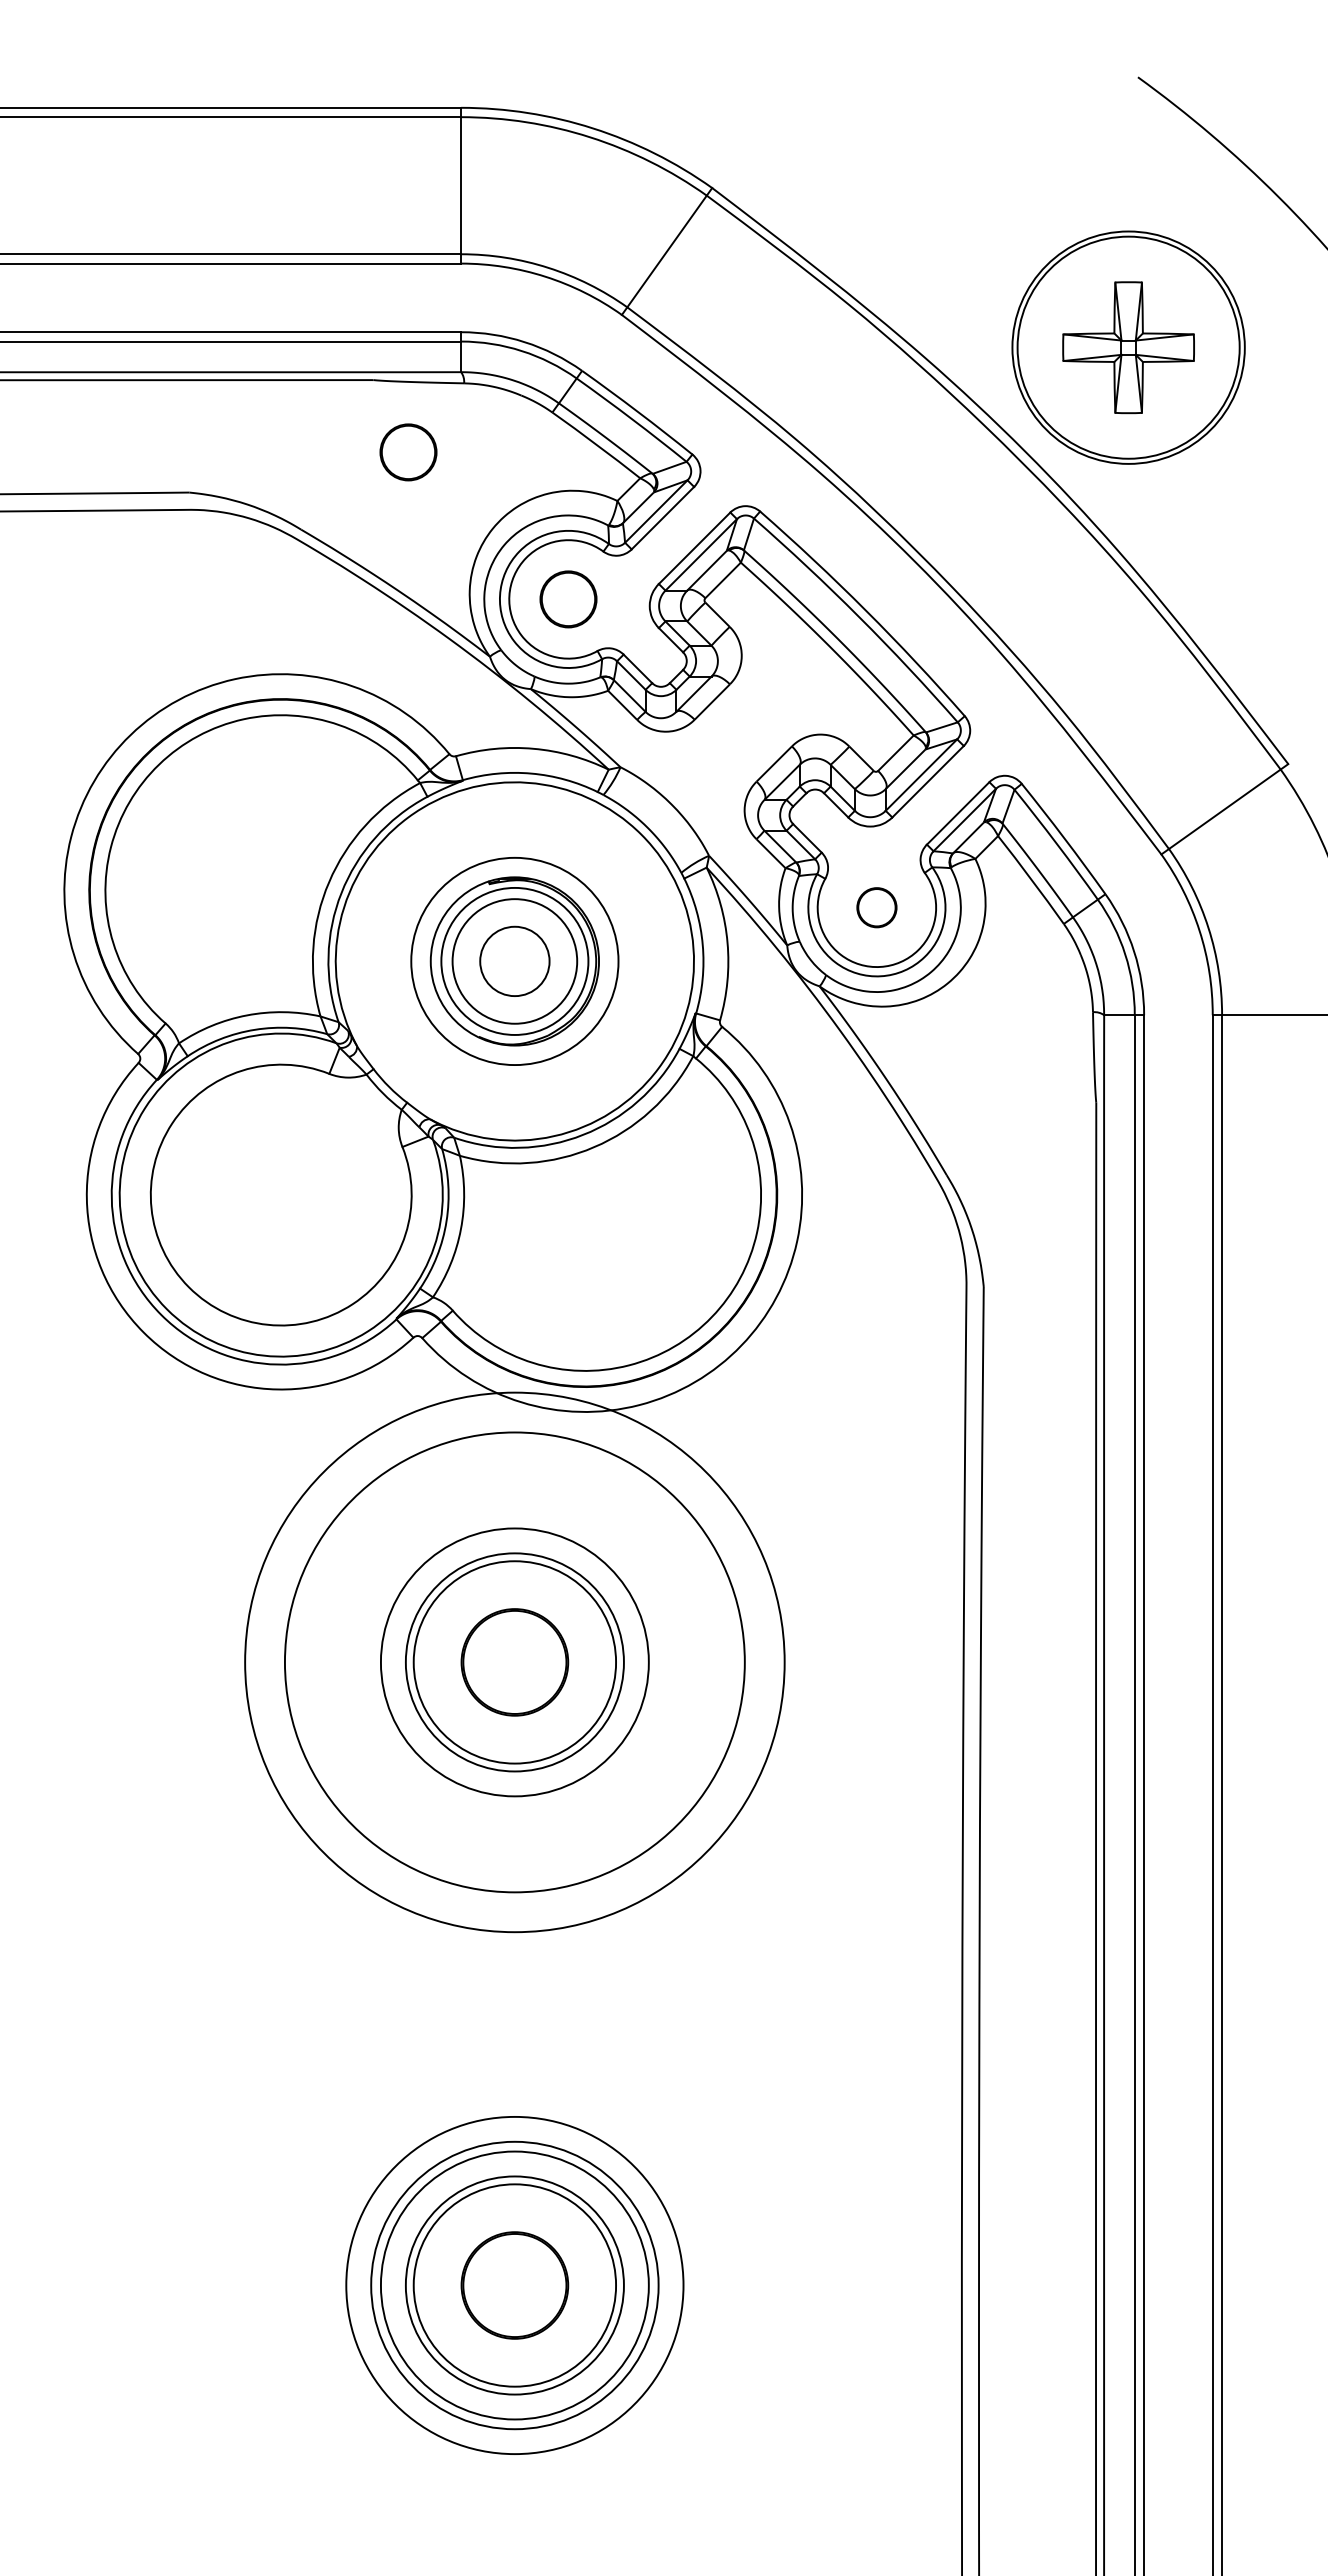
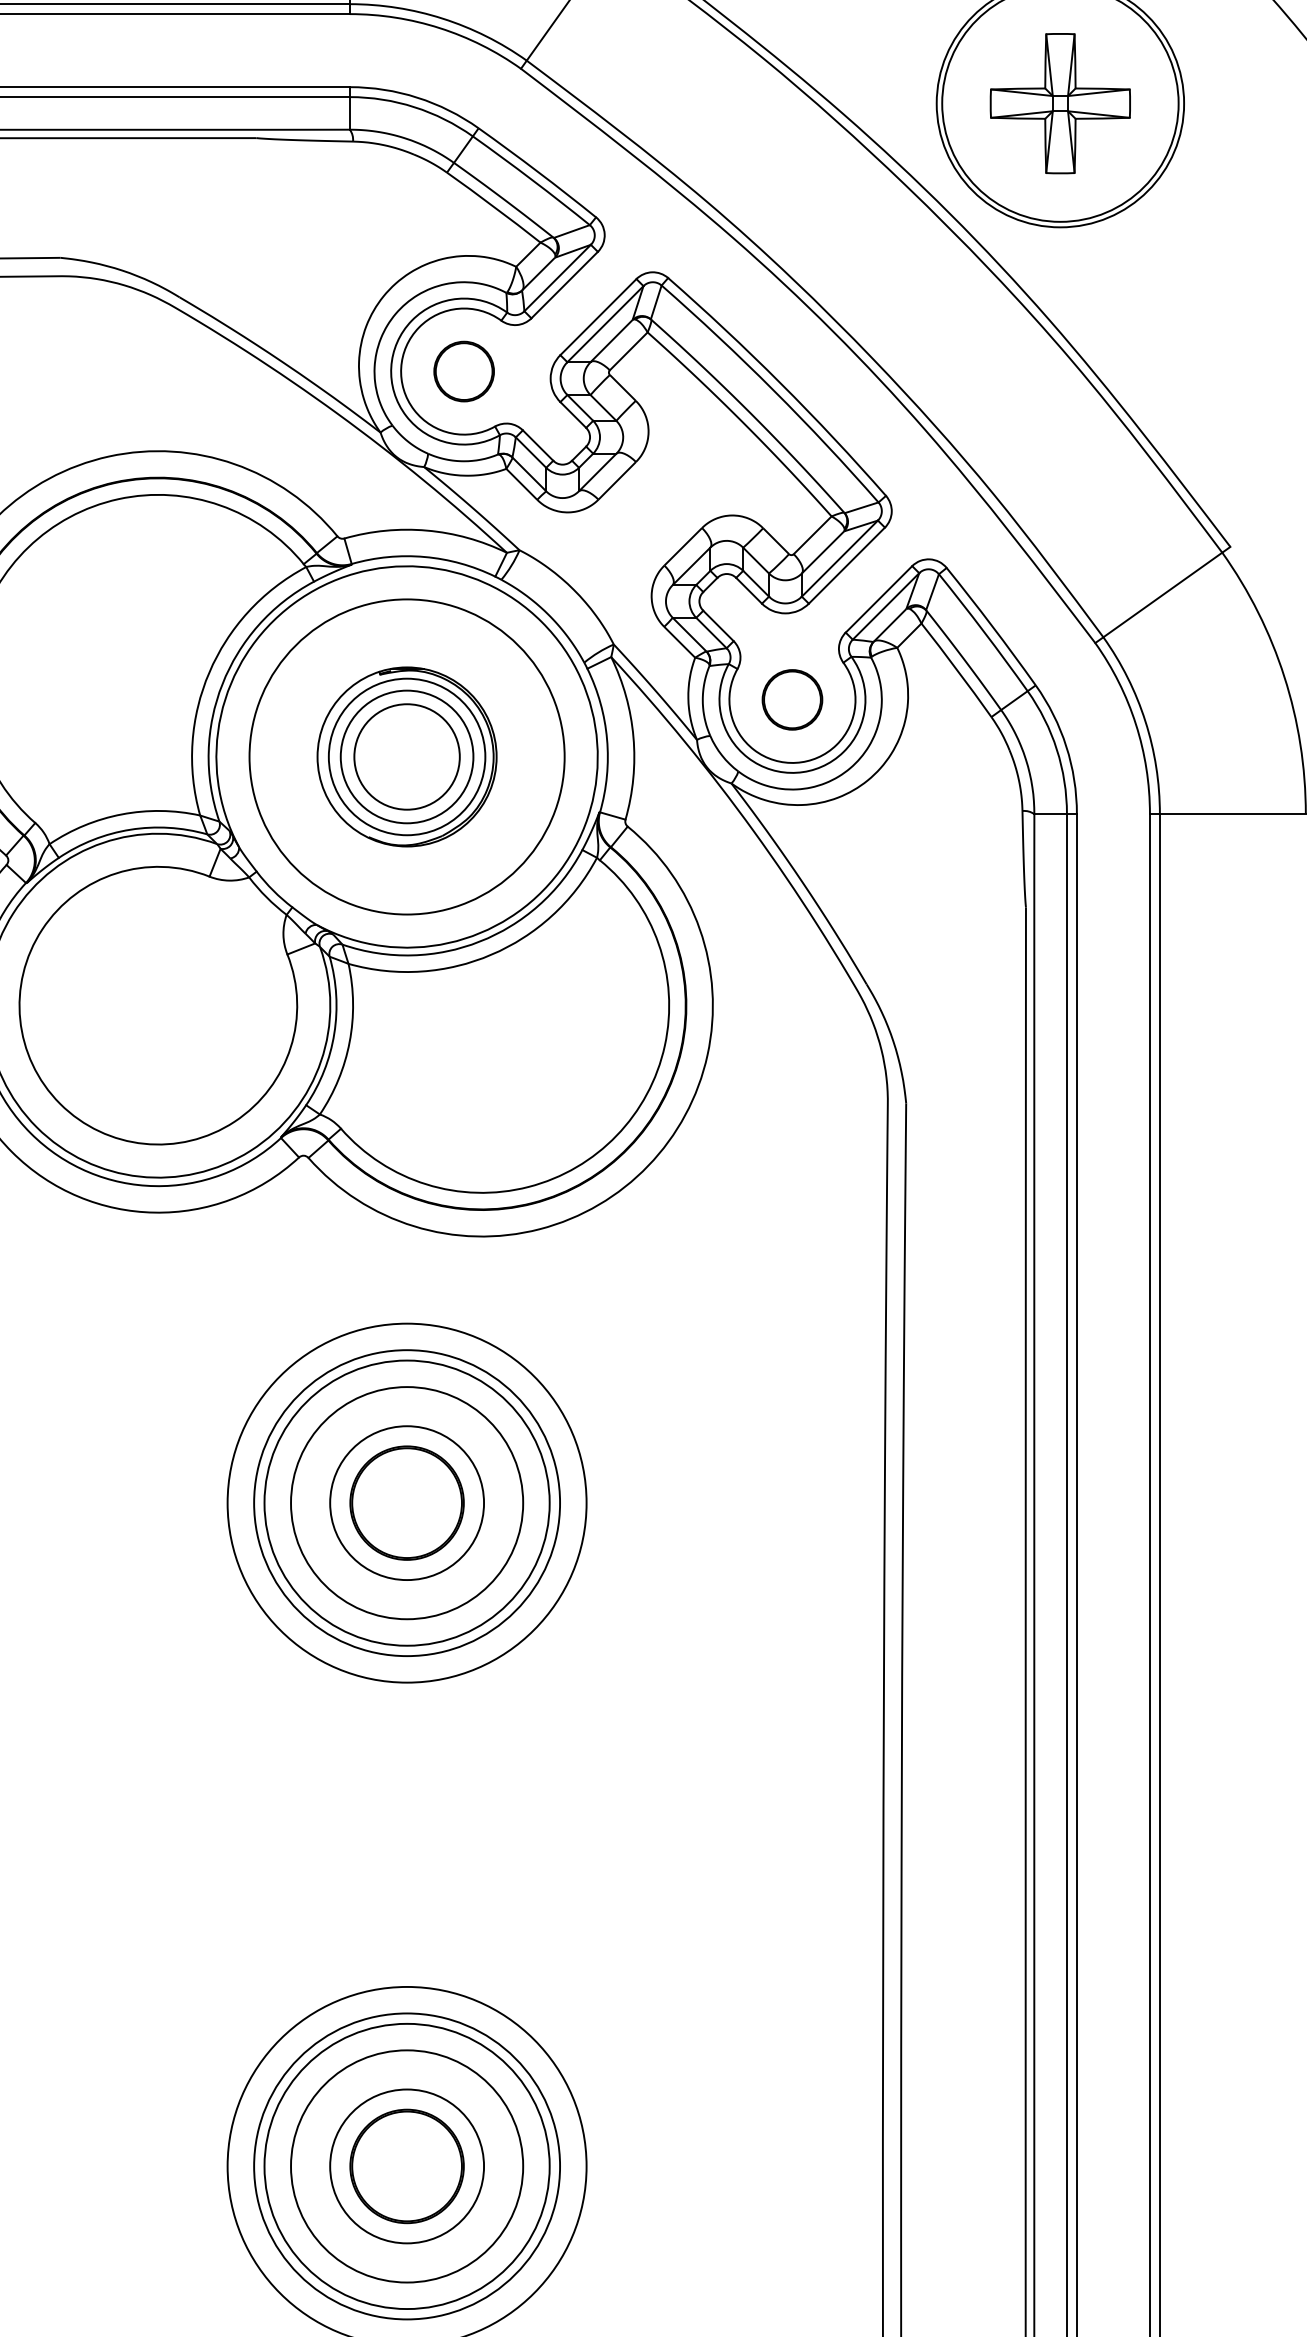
circle: (408, 452) -> (293, 215), removed
part: (876, 907) -> (792, 699), size x1.43
circle: (514, 960) -> (406, 755), size x1.43
circle: (514, 961) -> (406, 757), size x1.43
circle: (514, 1662) -> (406, 1503), size x0.62
circle: (514, 1662) -> (406, 1503), size x0.62
circle: (514, 1662) -> (406, 1503), size x0.71
circle: (514, 2285) -> (406, 2166), size x0.71

